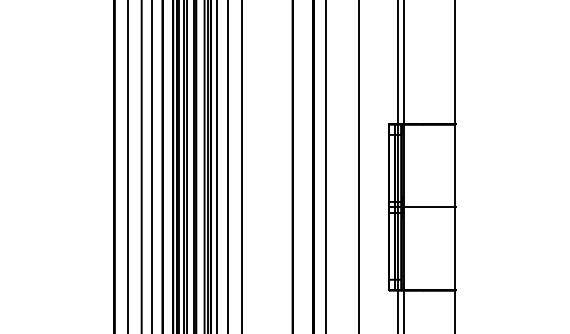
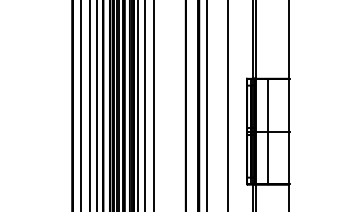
line: (422, 207) -> (268, 131), added

